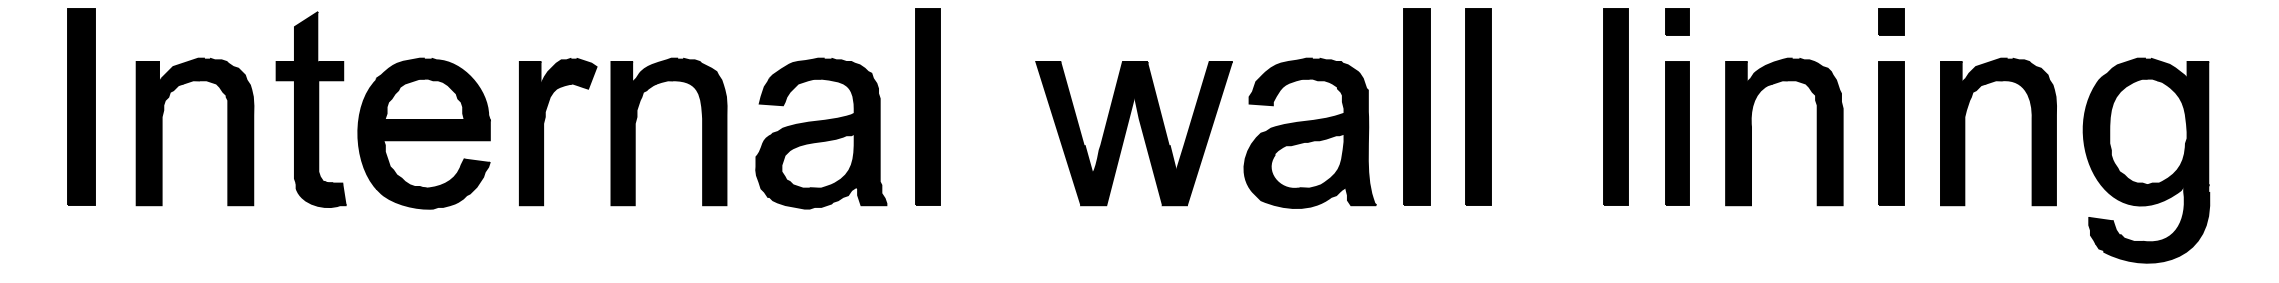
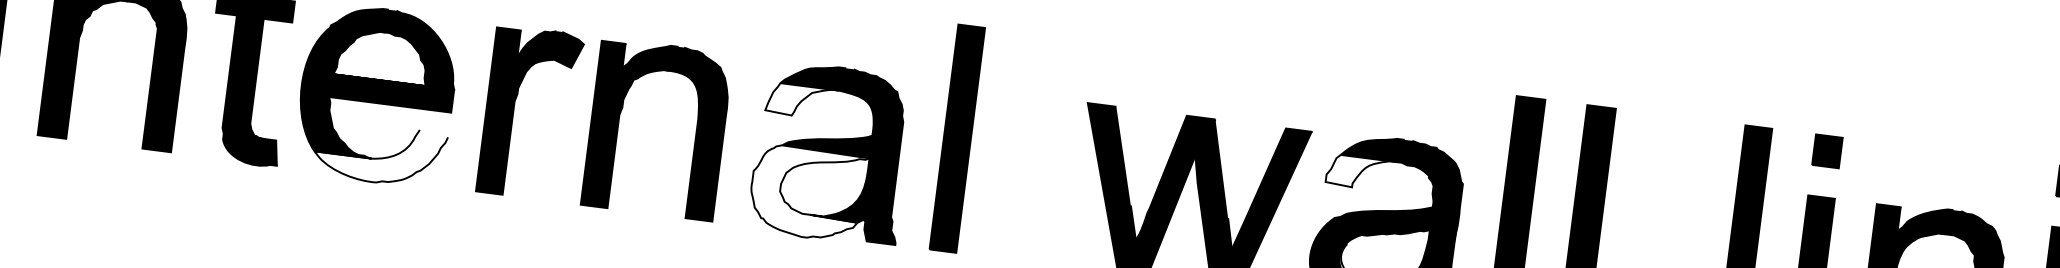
fill: (790, 91) -> (802, 100), removed
fill: (1279, 91) -> (1361, 172), removed
fill: (805, 169) -> (807, 192), removed
fill: (432, 183) -> (379, 153), removed

